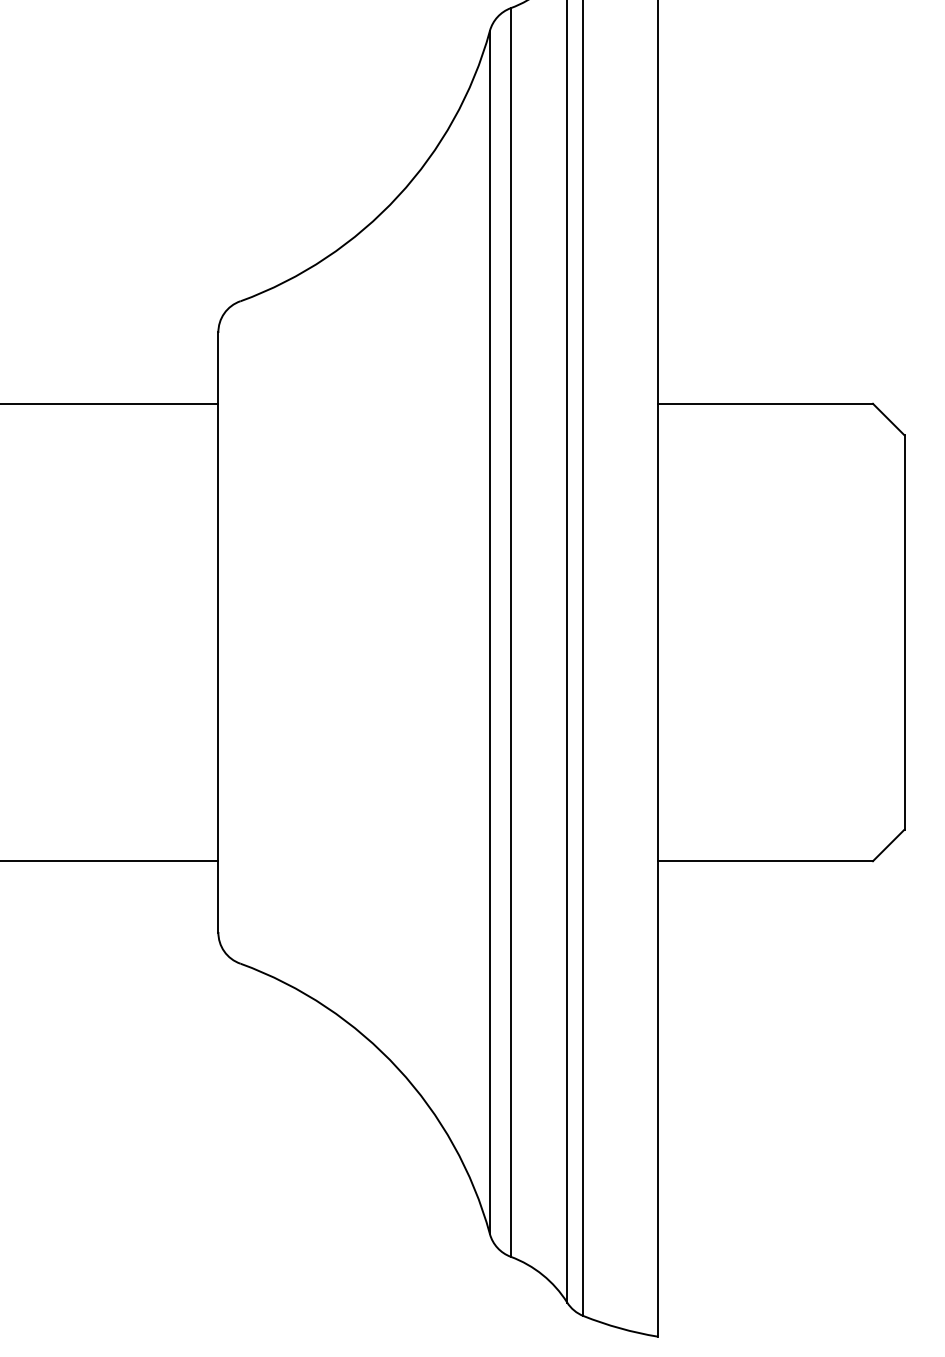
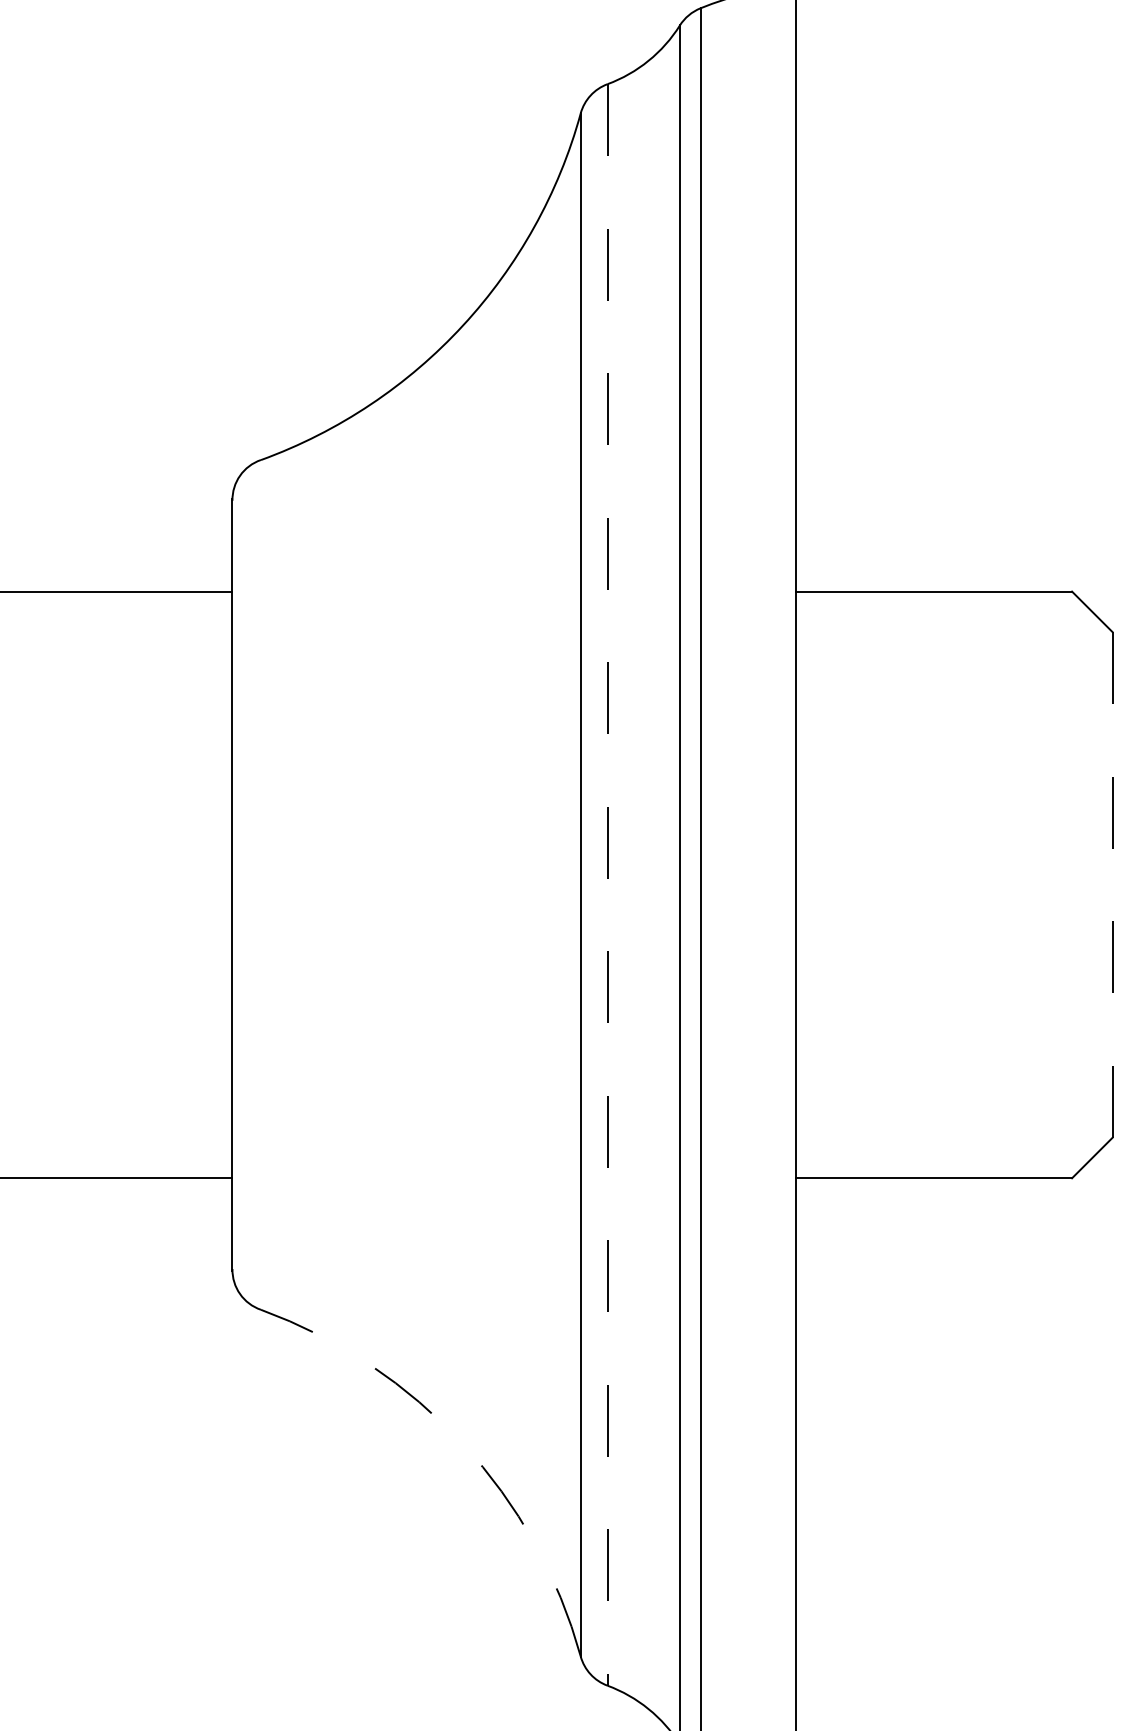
line: (904, 632) -> (1112, 884), solid -> dashed
line: (510, 633) -> (607, 886), solid -> dashed
arc: (398, 1068) -> (463, 1444), solid -> dashed

